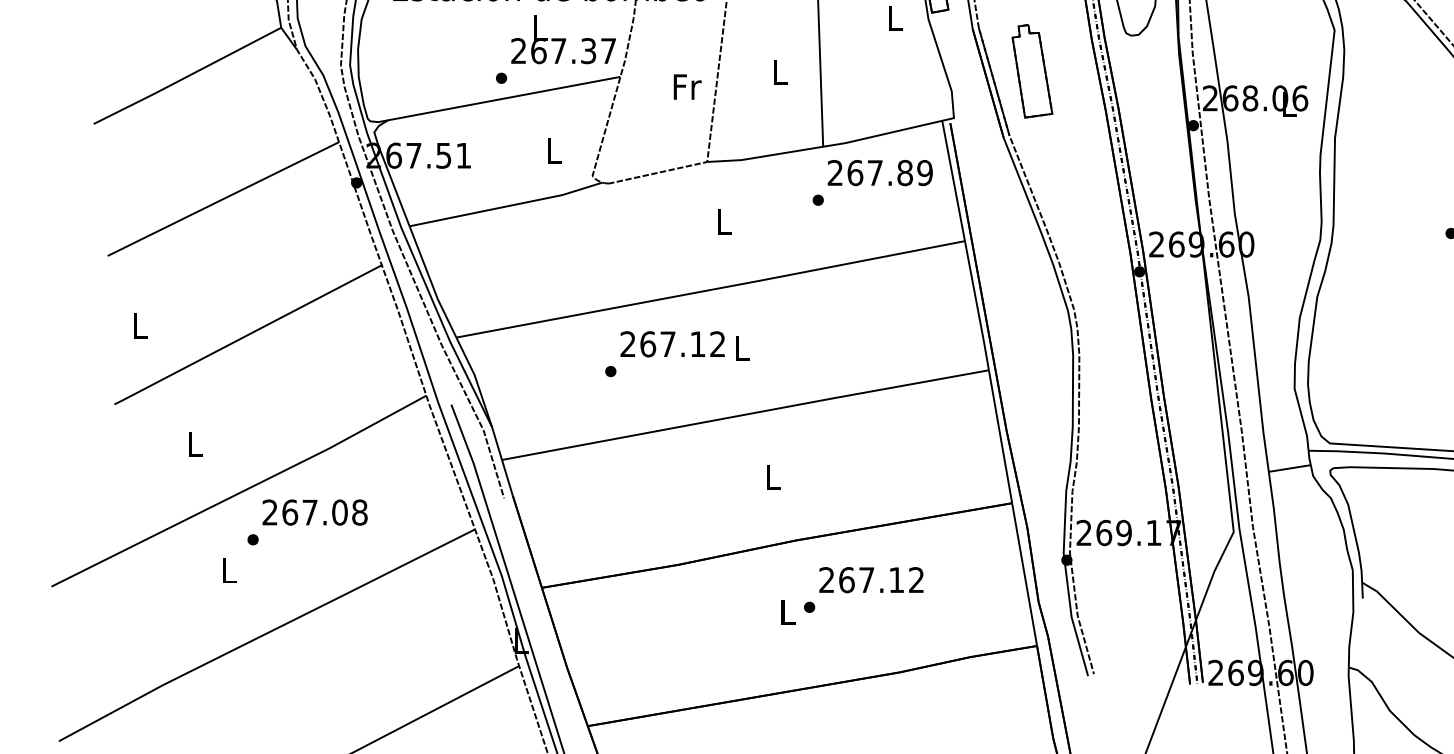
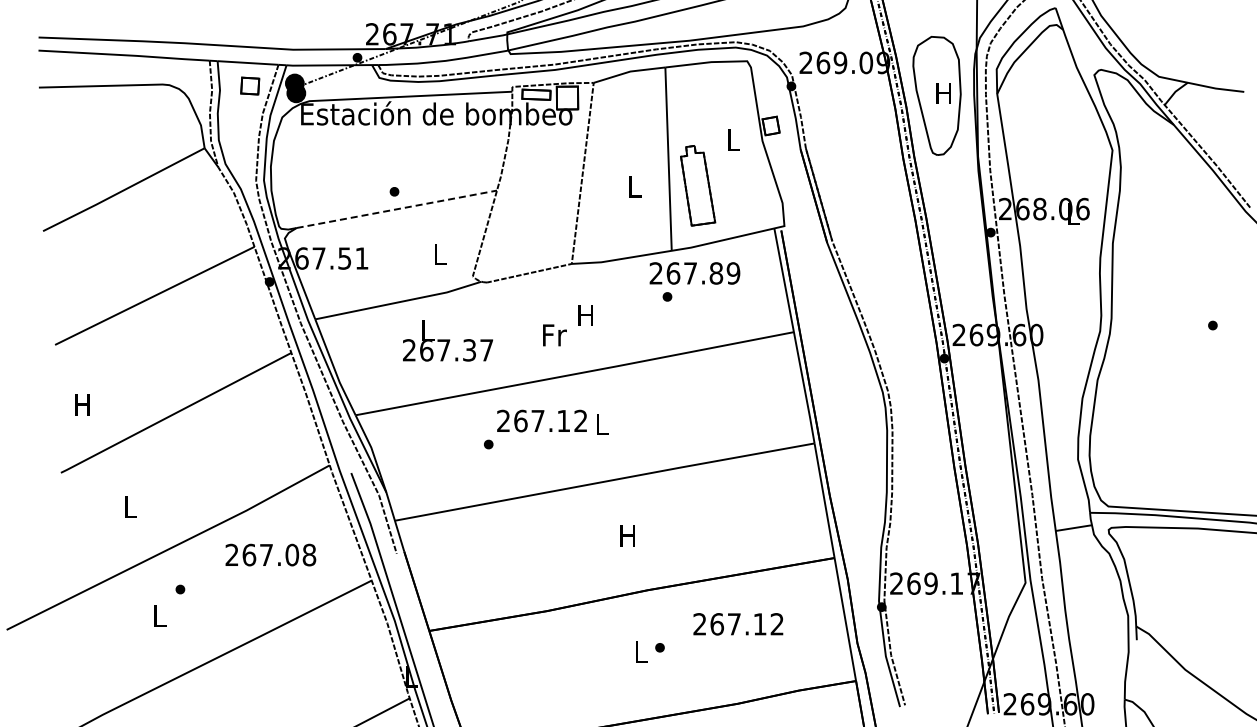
text: (564, 39) -> (448, 340), moved
part: (1032, 70) -> (698, 185), moved
text: (687, 87) -> (554, 335), moved
line: (503, 98) -> (396, 209), solid -> dashed
text: (879, 173) -> (694, 273), moved
text: (723, 221) -> (585, 315), L -> H
text: (139, 325) -> (82, 404), L -> H
text: (771, 477) -> (627, 535), L -> H
text: (314, 511) -> (270, 554), moved
text: (871, 580) -> (738, 624), moved

